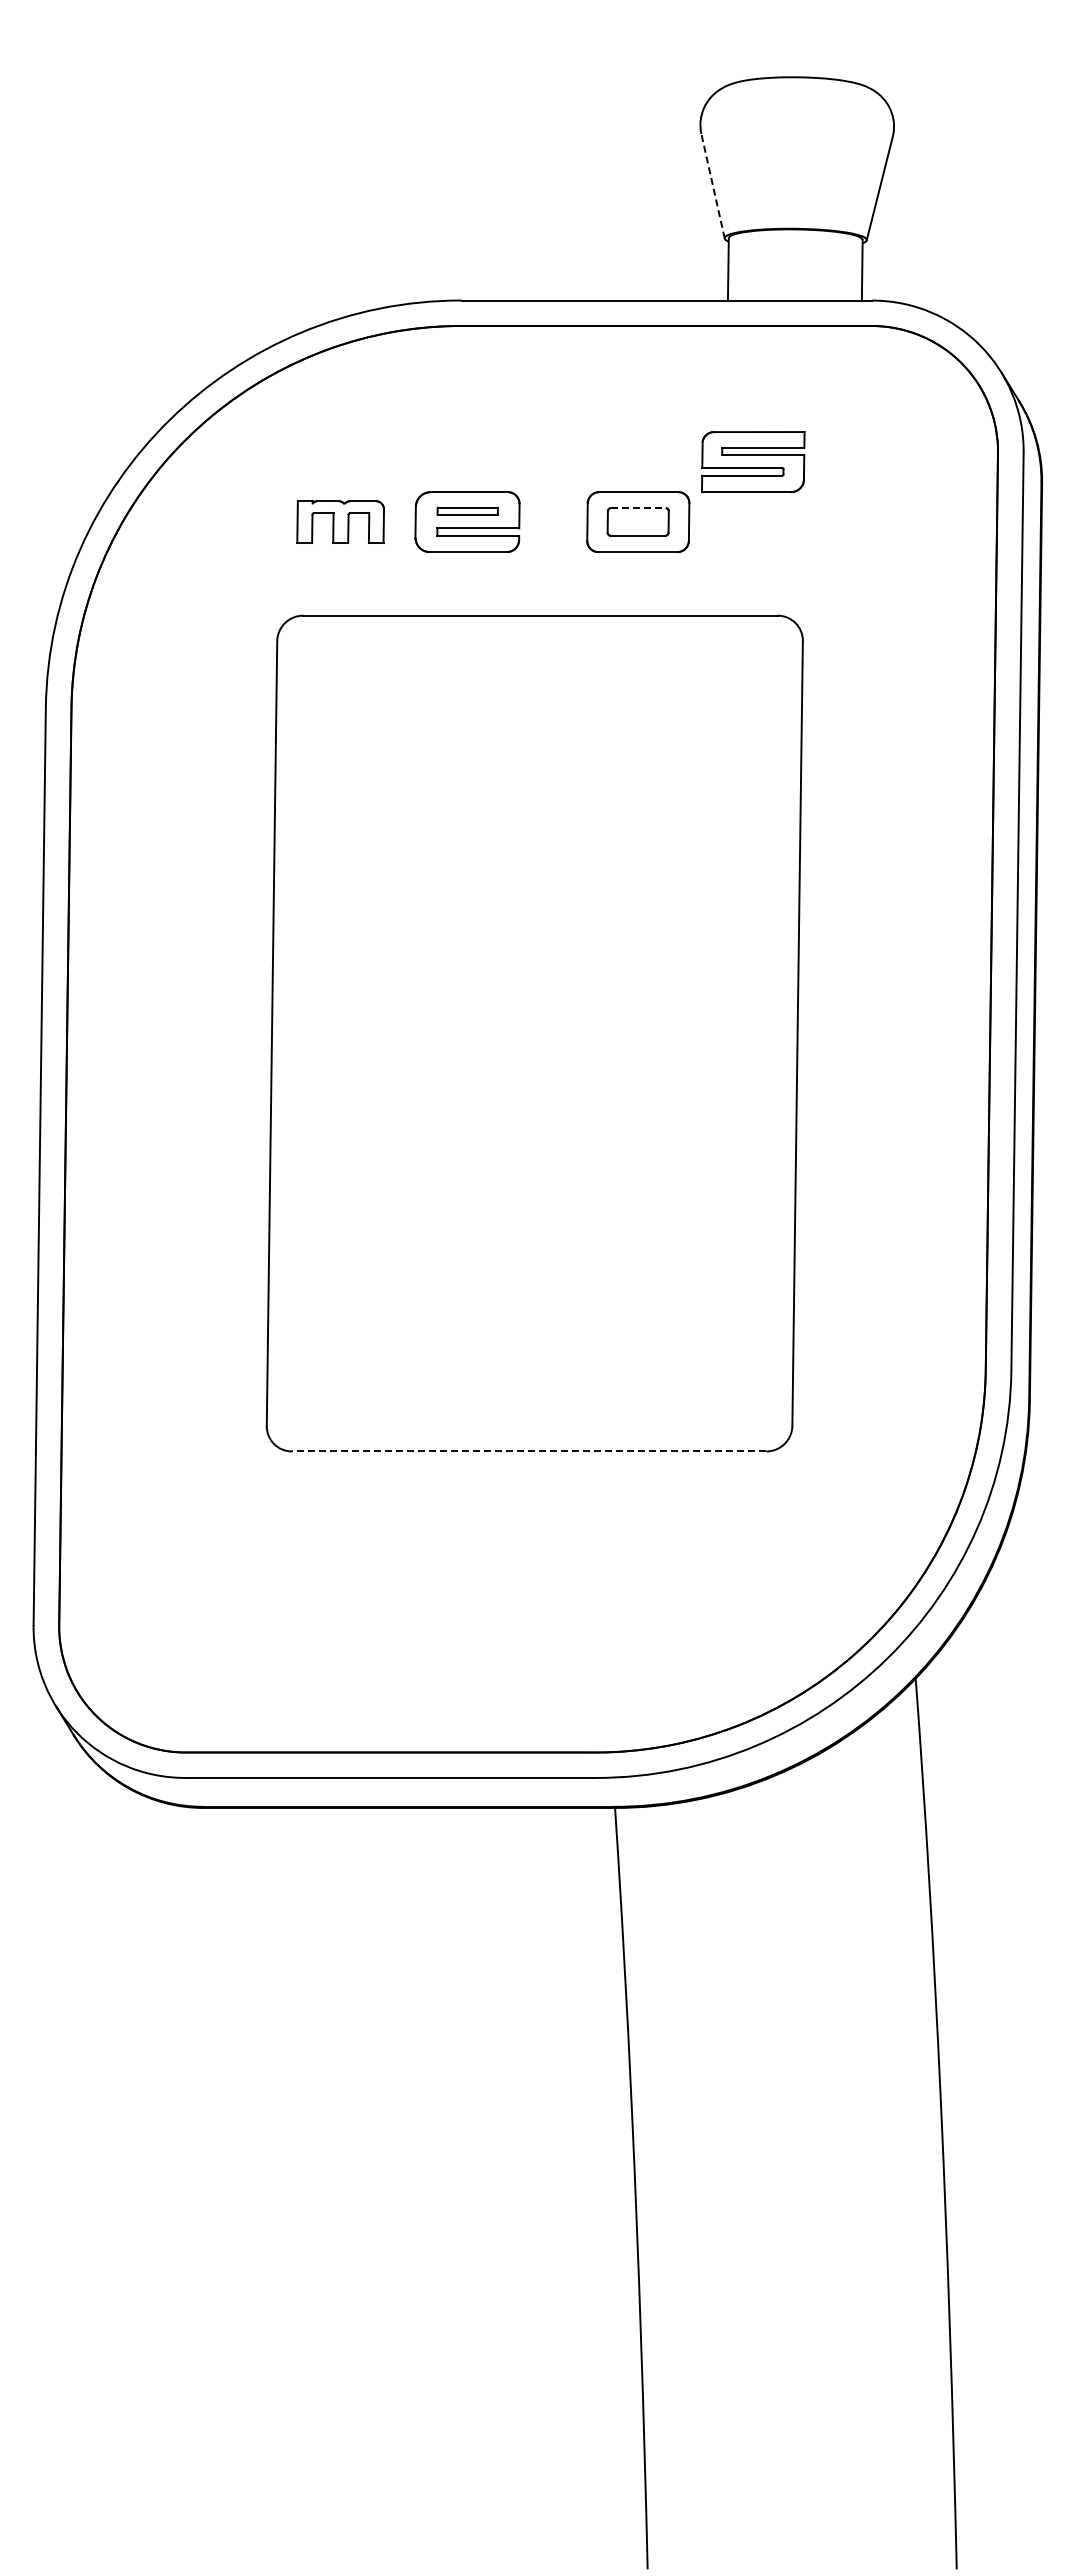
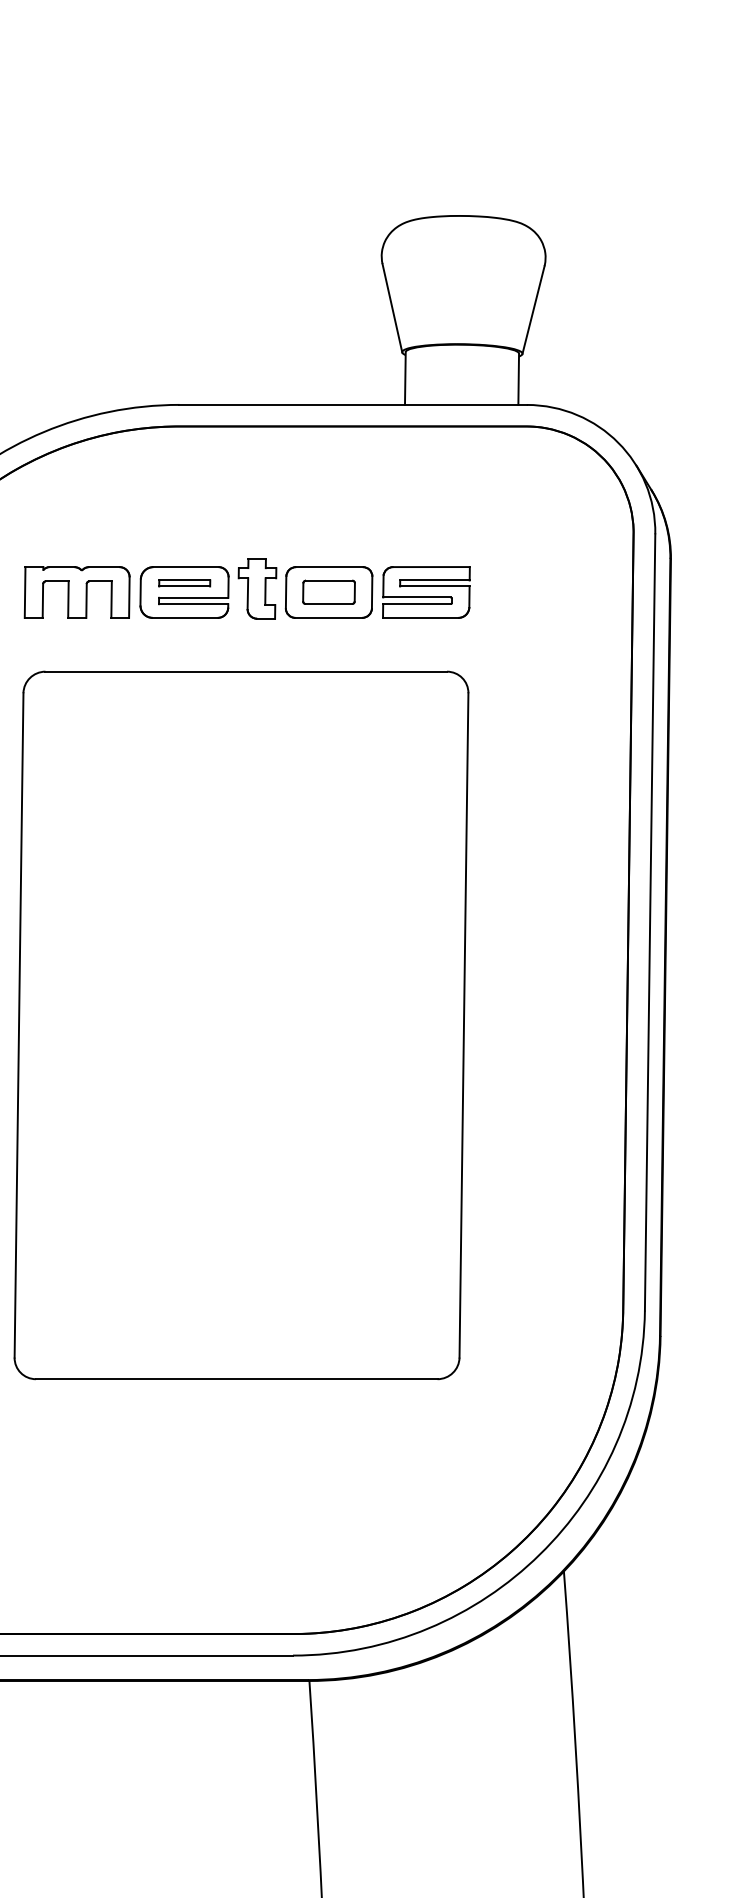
line: (713, 186) -> (392, 308), dashed -> solid
part: (753, 462) -> (426, 592), moved
line: (638, 508) -> (329, 580), dashed -> solid
part: (553, 517) -> (257, 588), added
part: (340, 521) -> (77, 591), size x1.43
line: (528, 1451) -> (236, 1379), dashed -> solid

